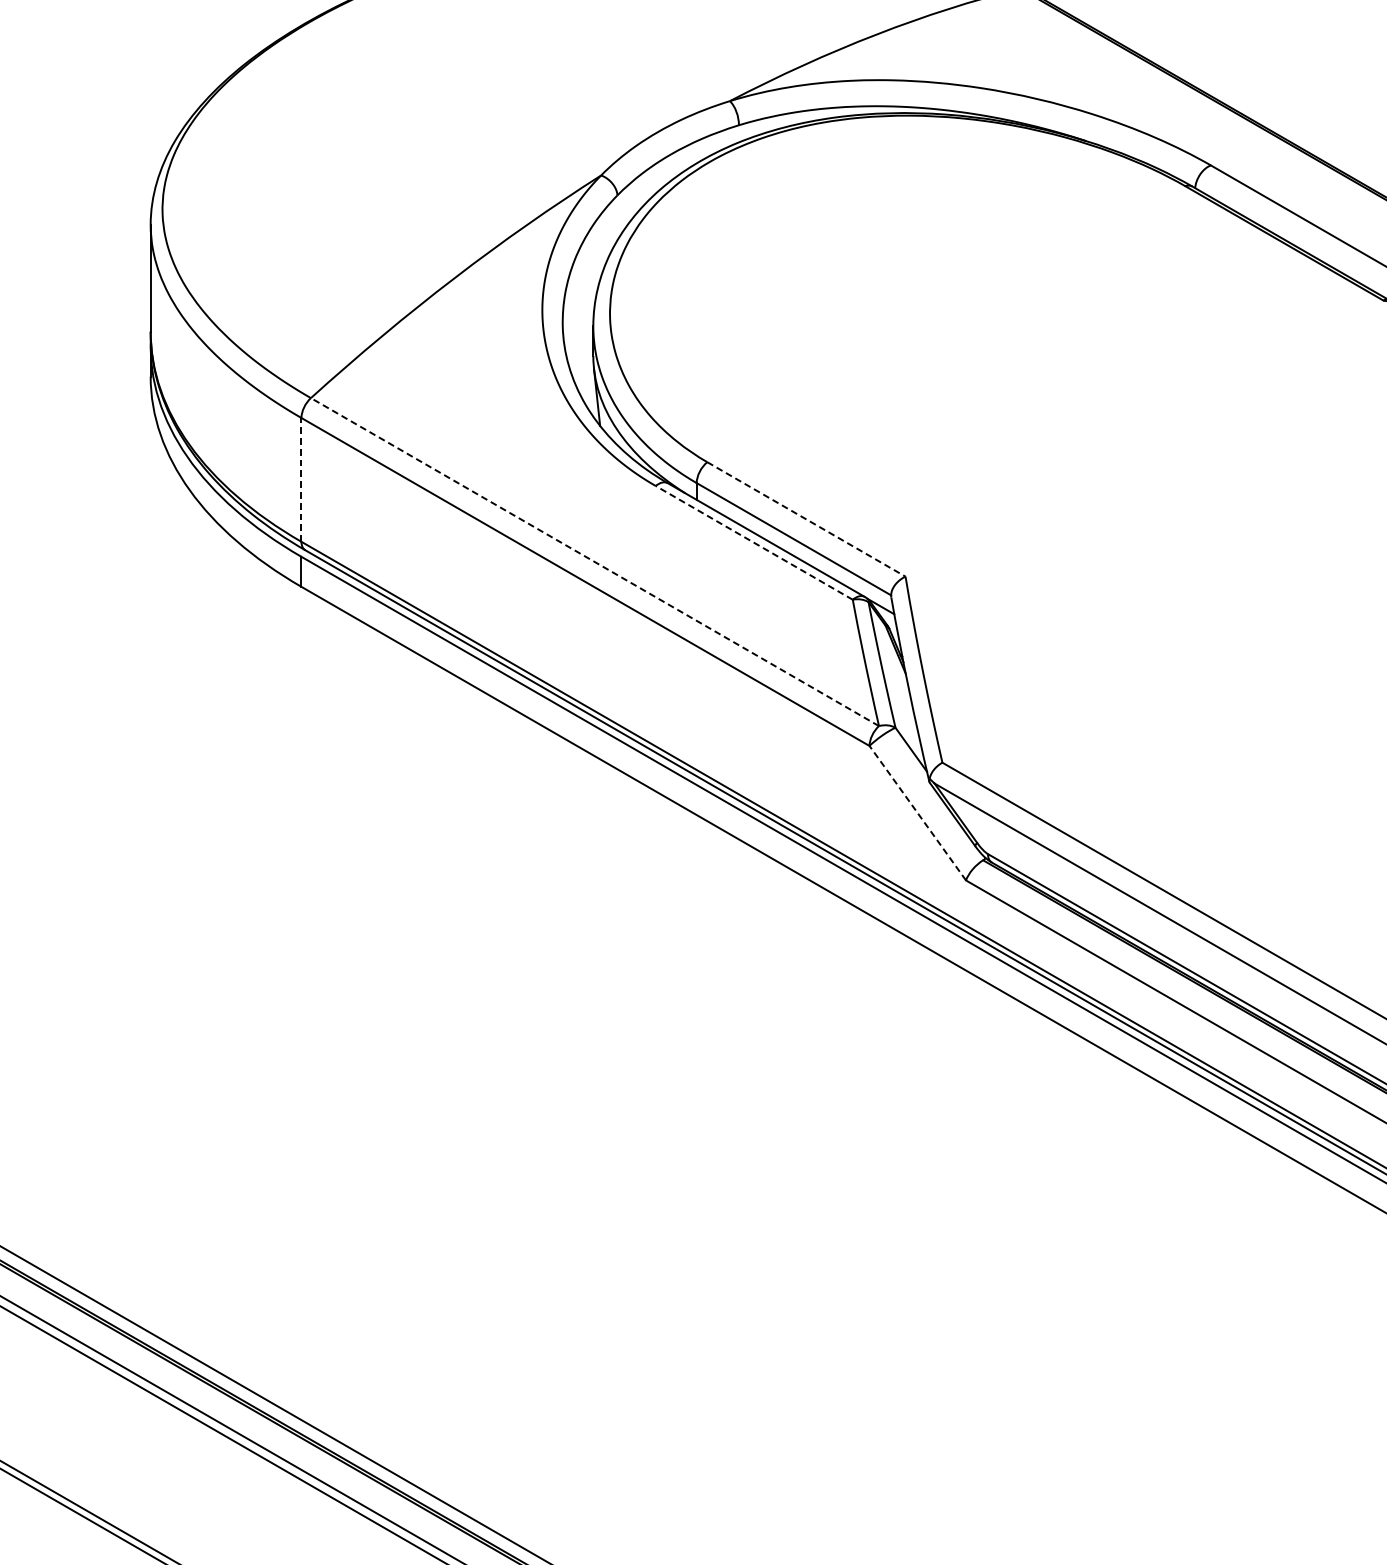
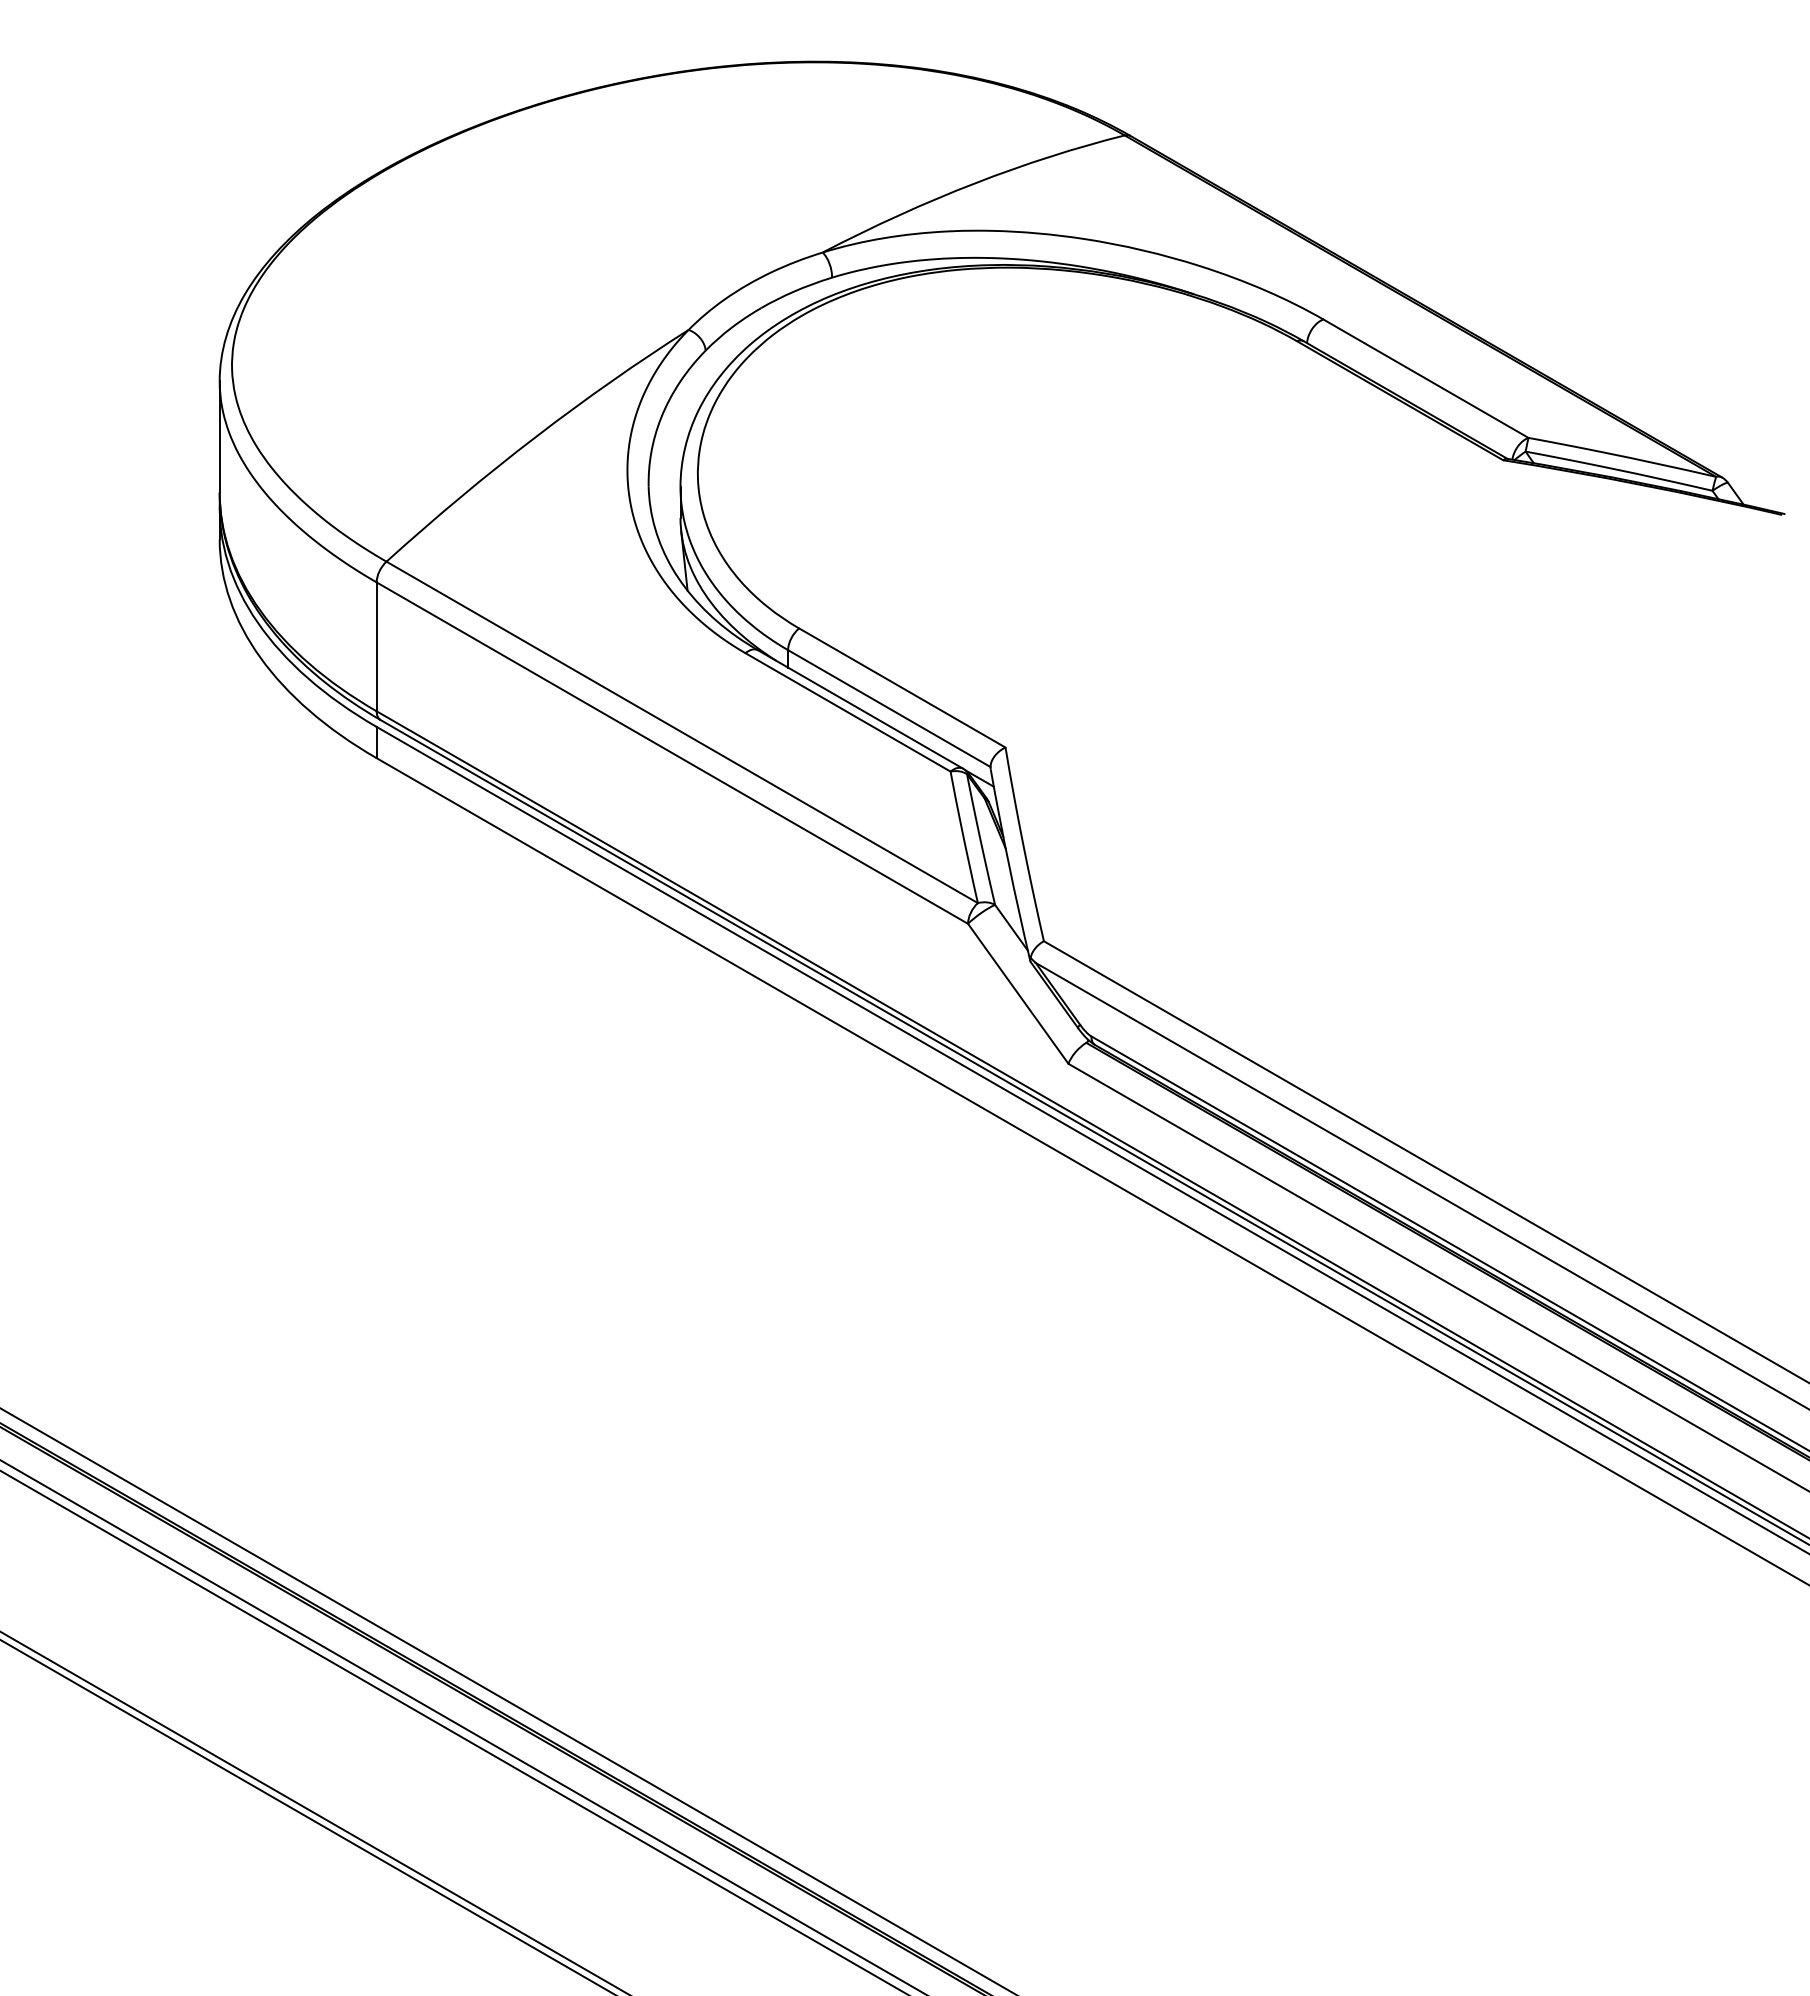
line: (301, 479) -> (376, 646), dashed -> solid
line: (806, 519) -> (902, 688), dashed -> solid
line: (753, 542) -> (847, 712), dashed -> solid
line: (594, 562) -> (681, 732), dashed -> solid
line: (917, 812) -> (1017, 993), dashed -> solid

